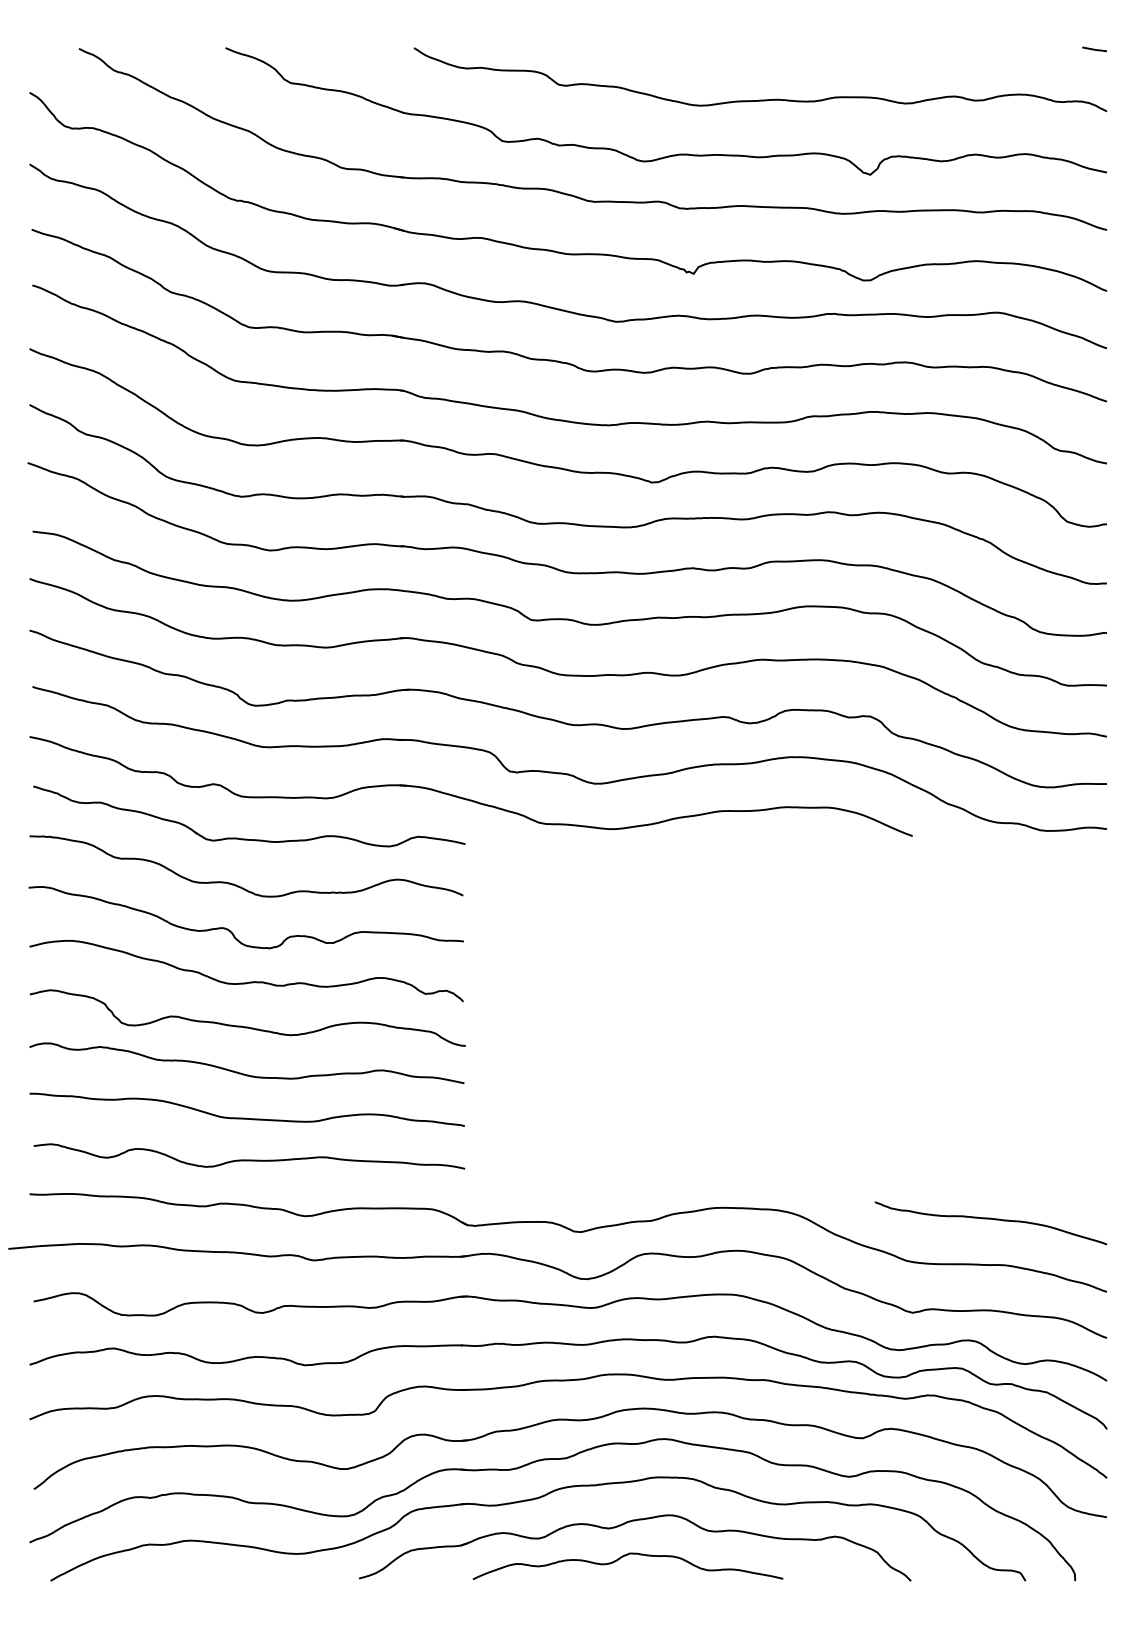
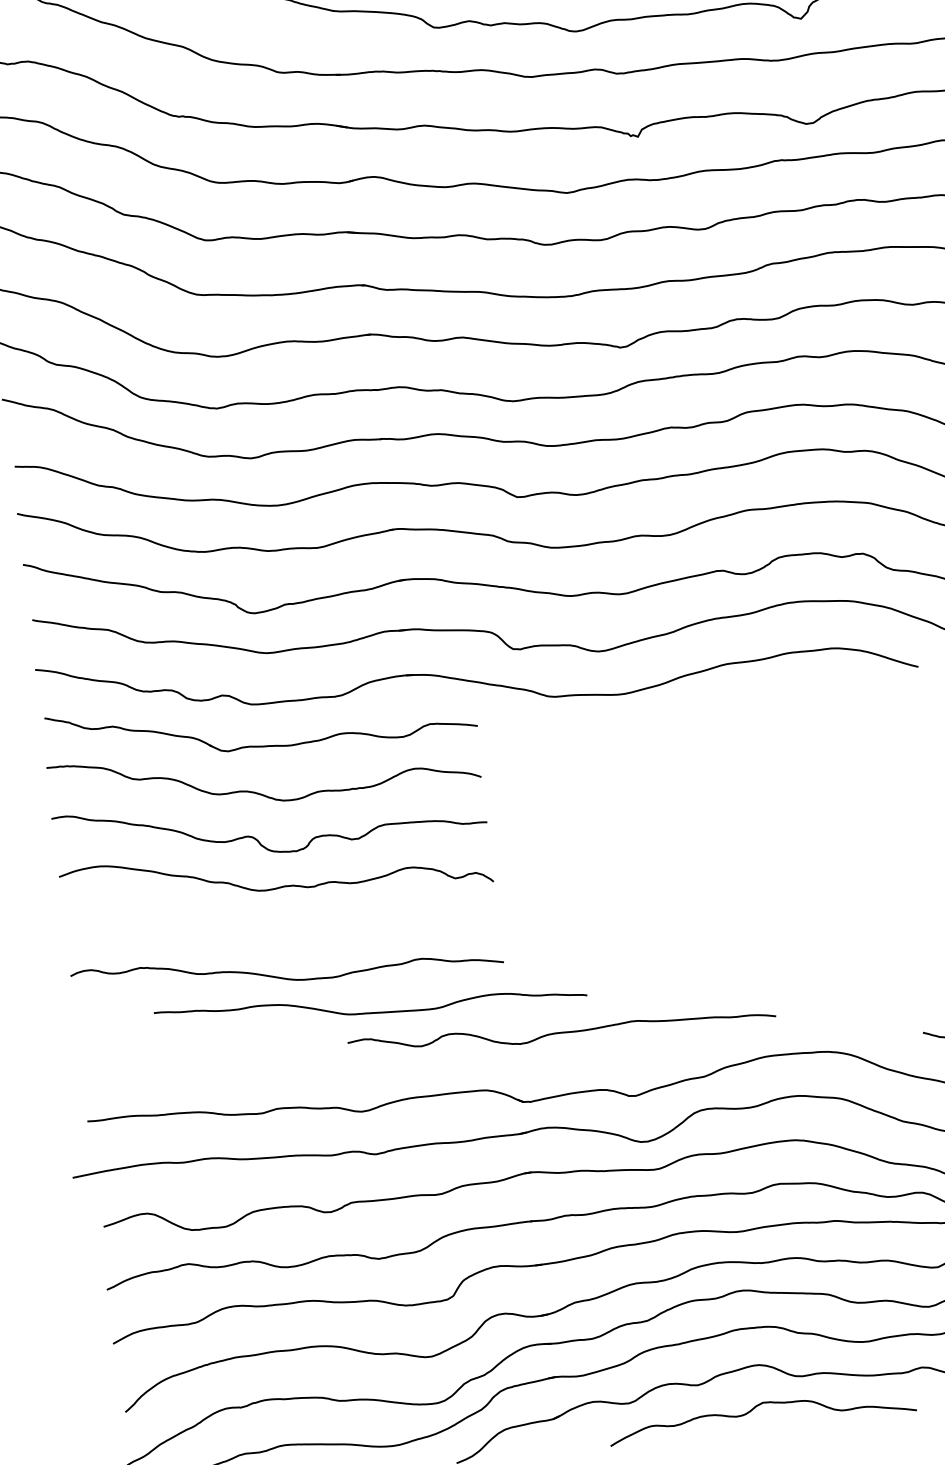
curve: (247, 1026) -> (283, 930), removed
curve: (246, 1117) -> (370, 1011), moved
curve: (249, 1159) -> (562, 1031), moved
curve: (623, 1557) -> (756, 1407), moved

